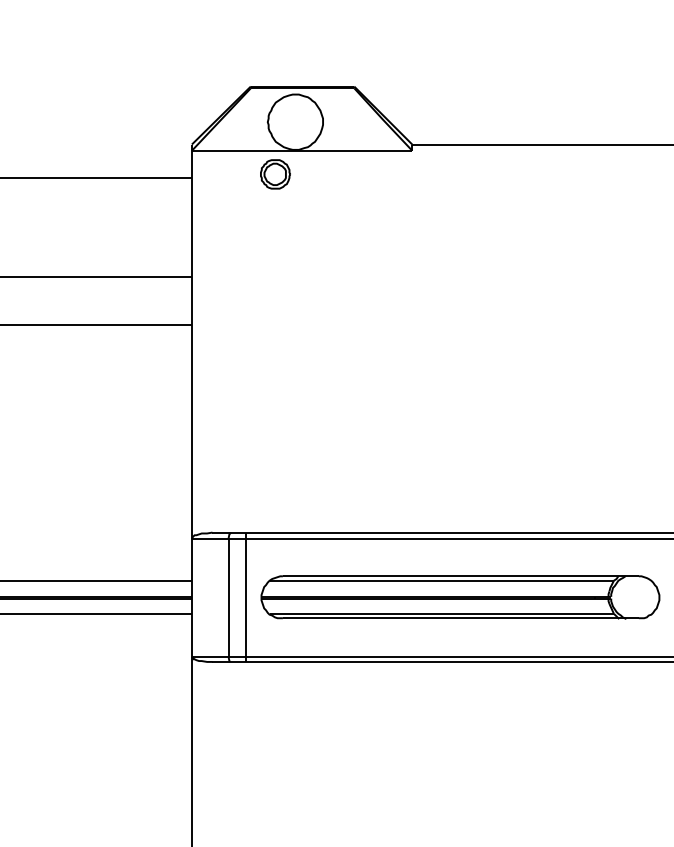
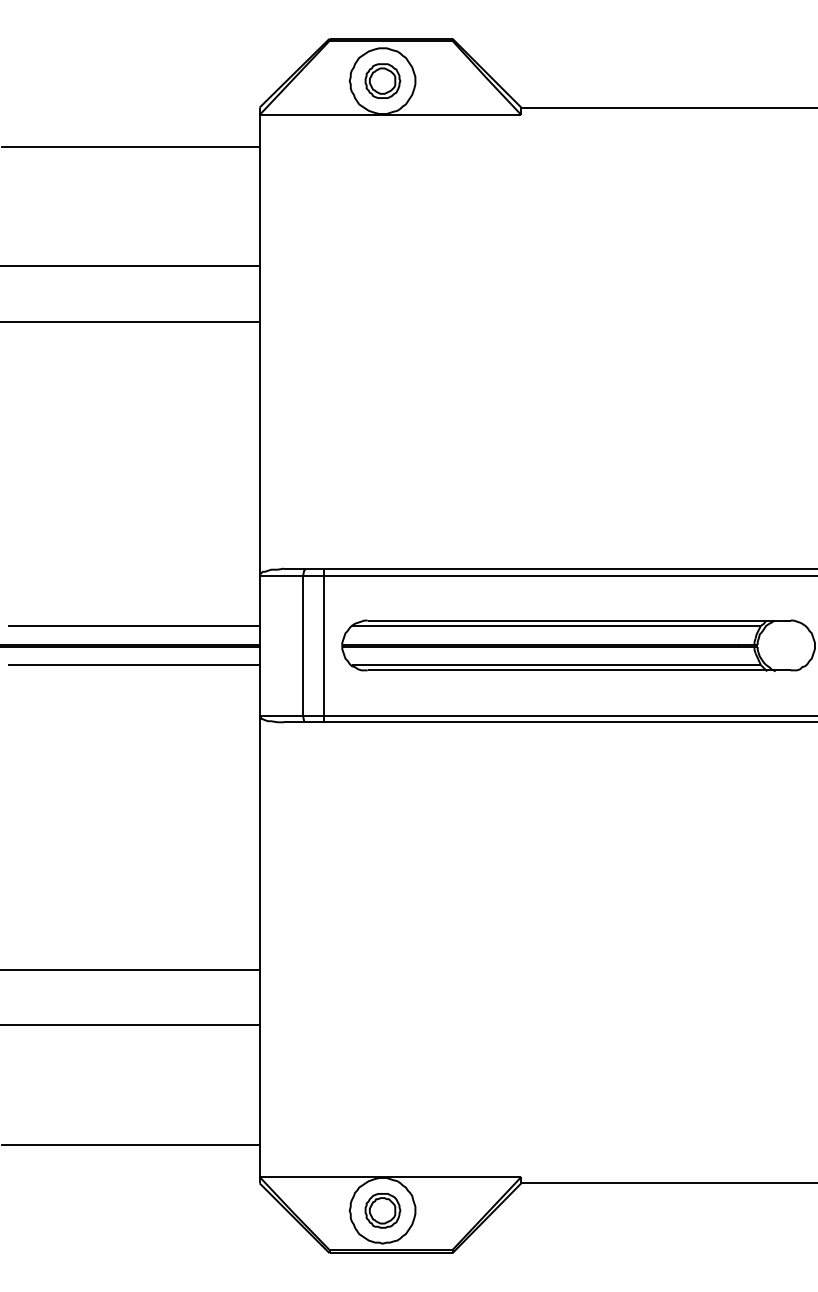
part: (275, 173) -> (382, 80), moved

